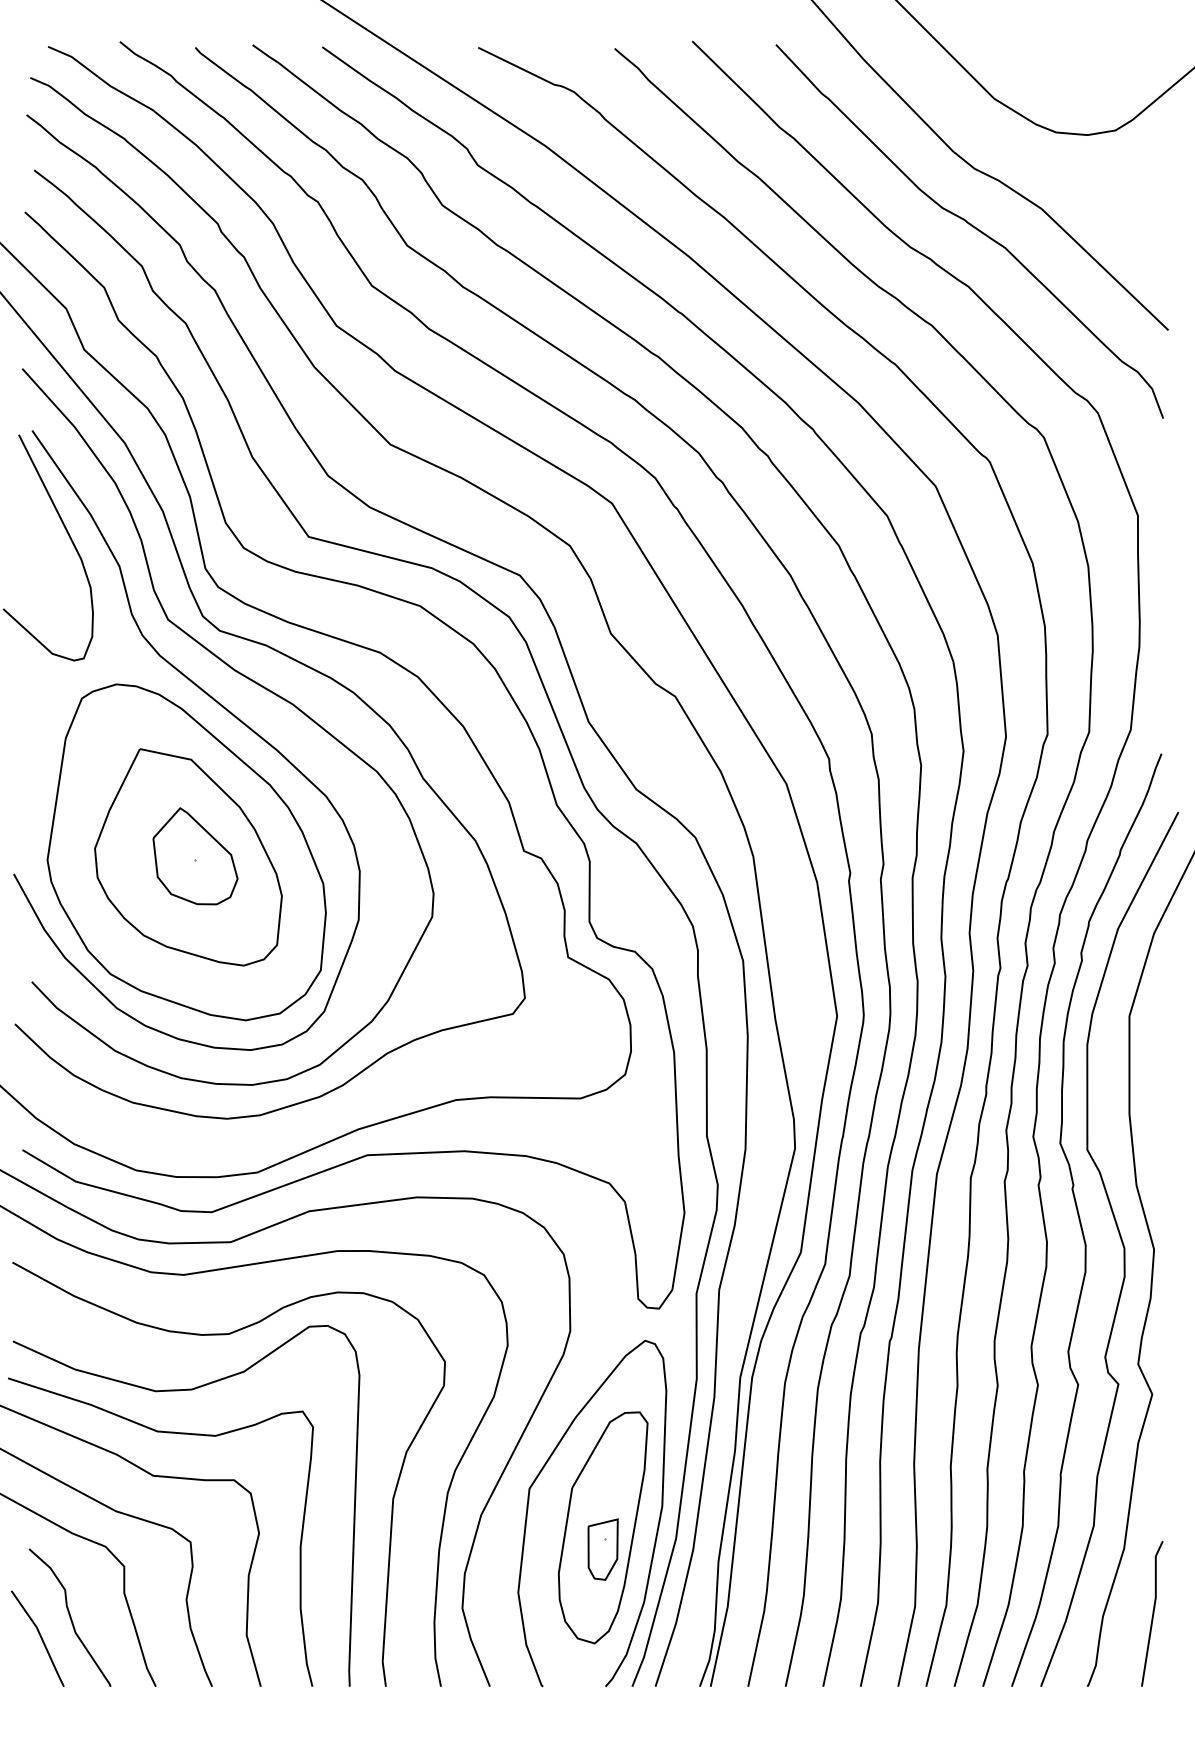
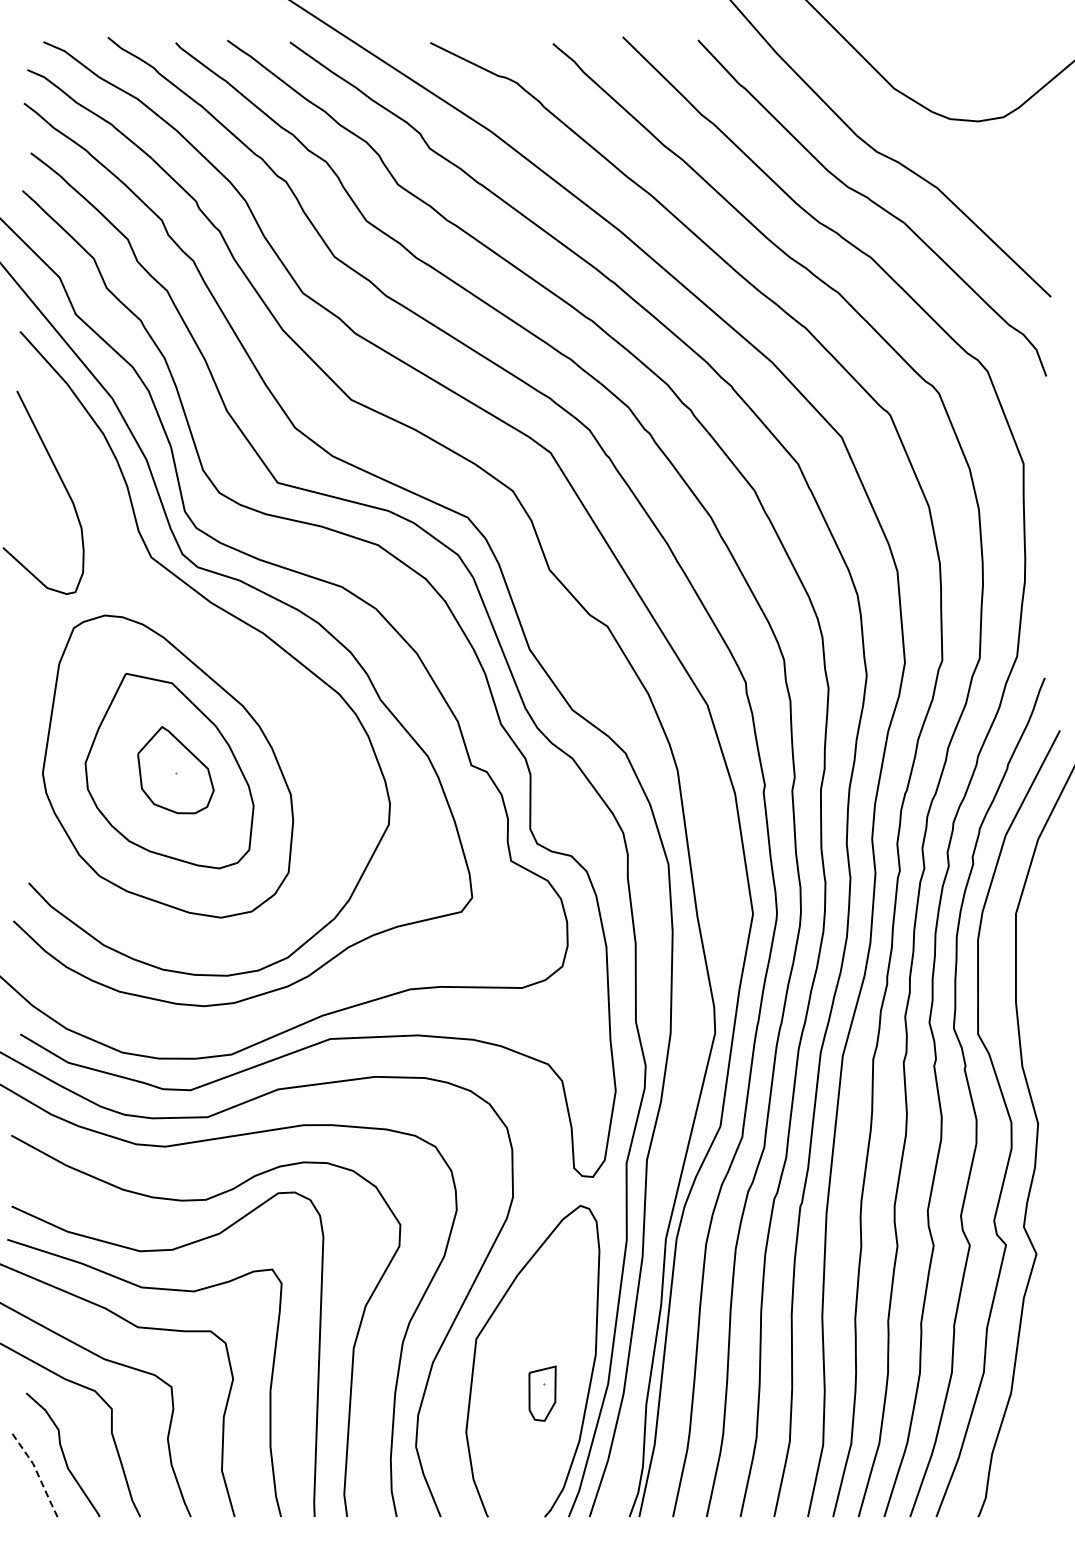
curve: (213, 701) -> (192, 630), removed
part: (603, 1527) -> (542, 1373), removed
curve: (1152, 1613) -> (1036, 1451), removed
line: (41, 1637) -> (37, 1472), solid -> dashed

